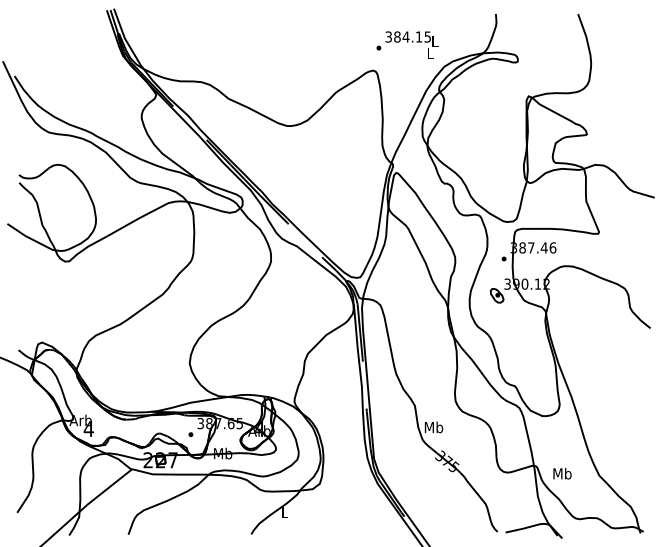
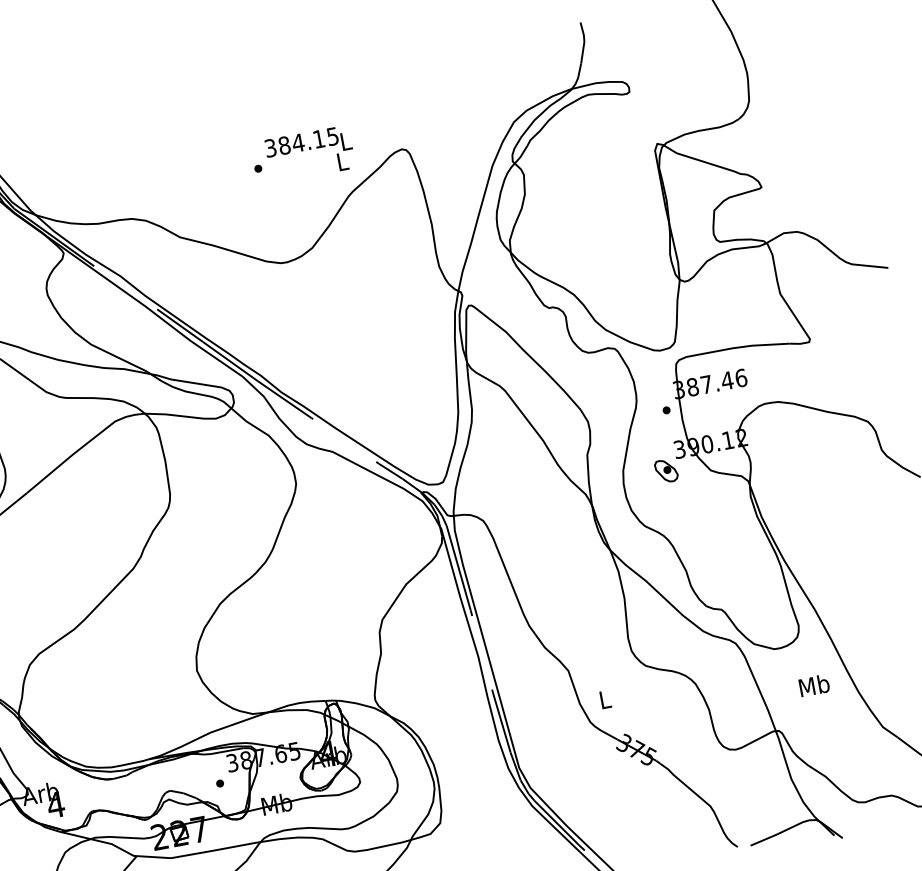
text: (407, 44) -> (302, 154), moved
text: (433, 427) -> (604, 699), Mb -> L
text: (562, 473) -> (814, 685), moved

